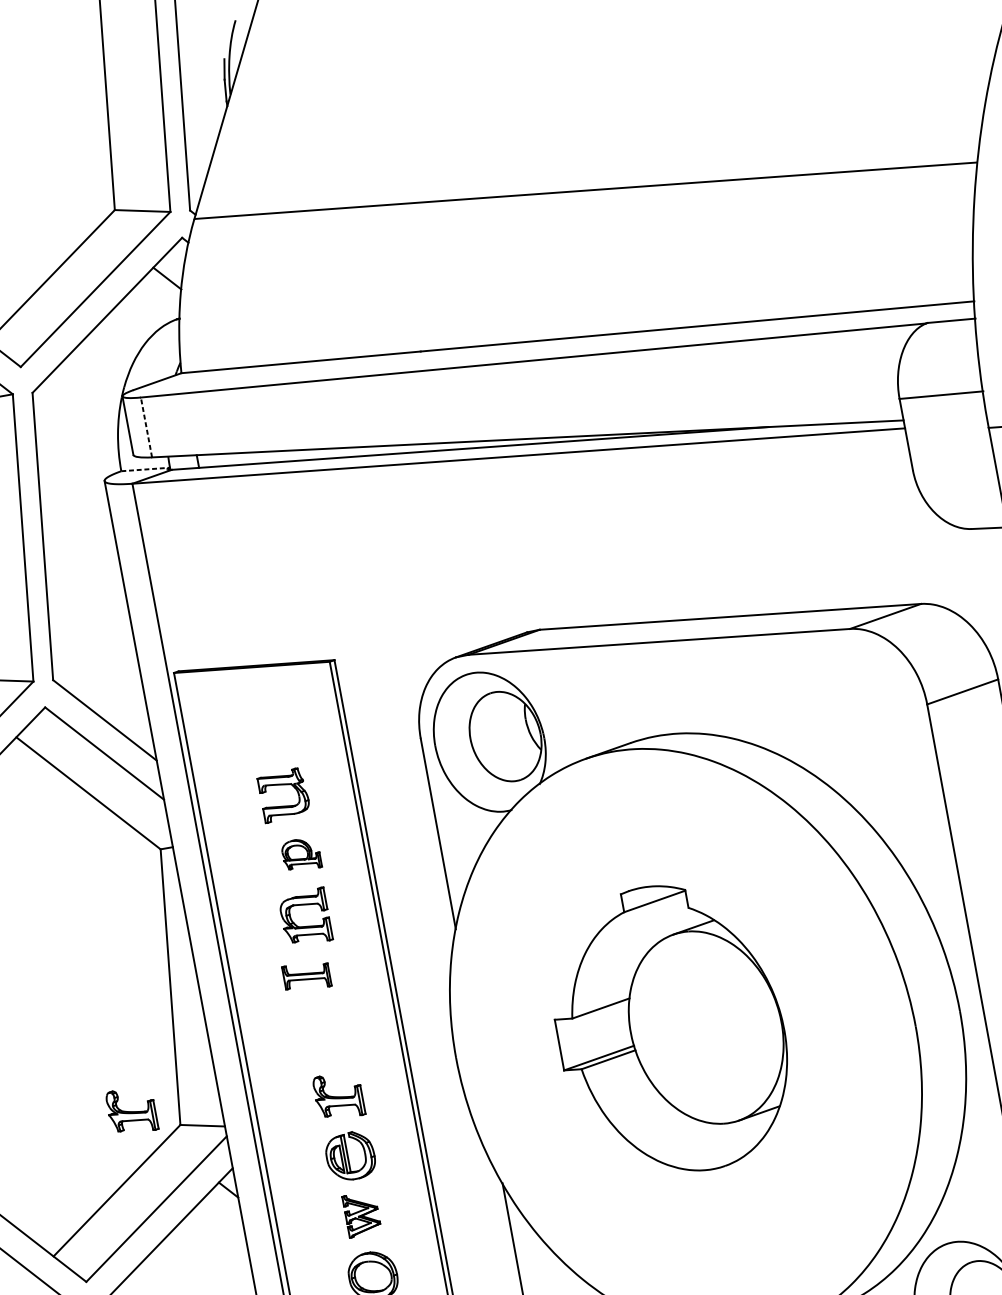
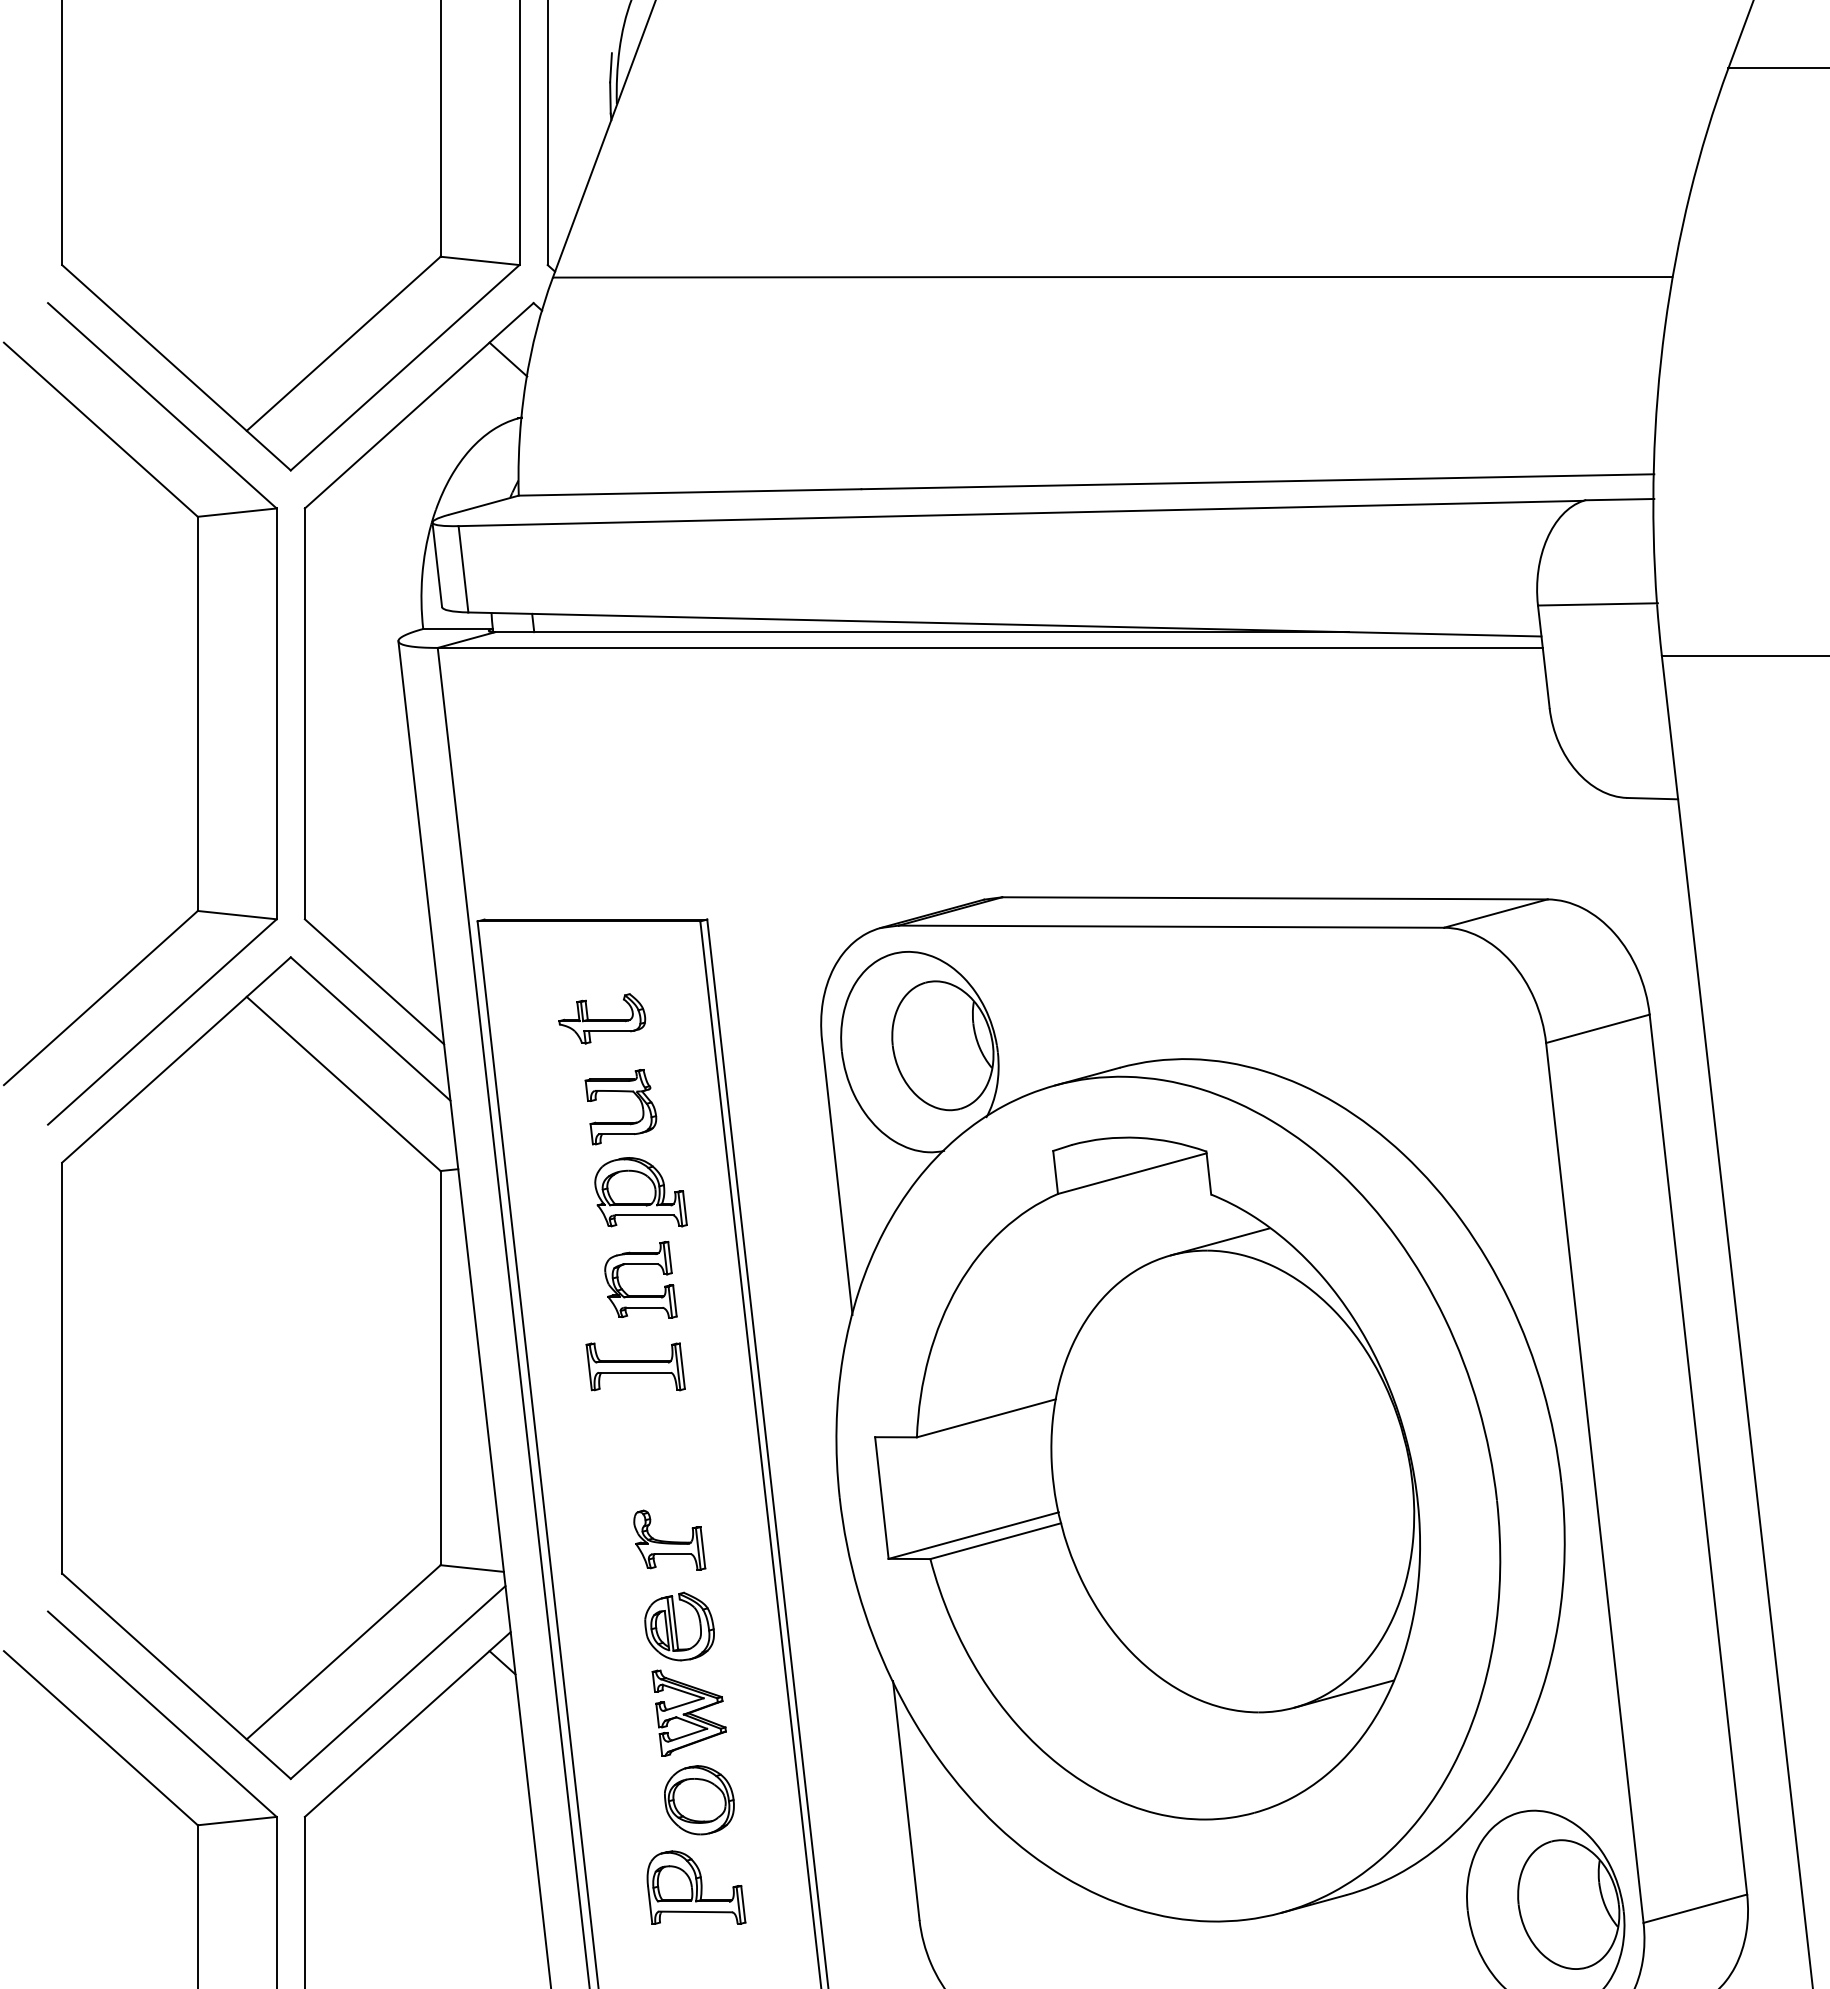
line: (146, 426) -> (463, 568), dashed -> solid
line: (146, 469) -> (458, 629), dashed -> solid
part: (266, 734) -> (602, 1018), added
part: (301, 854) -> (640, 1192), size x1.67
part: (306, 976) -> (635, 1366), size x1.43
part: (670, 1028) -> (1147, 1478), size x1.67
part: (132, 1110) -> (373, 1539), removed
part: (361, 1215) -> (688, 1712), size x1.43

